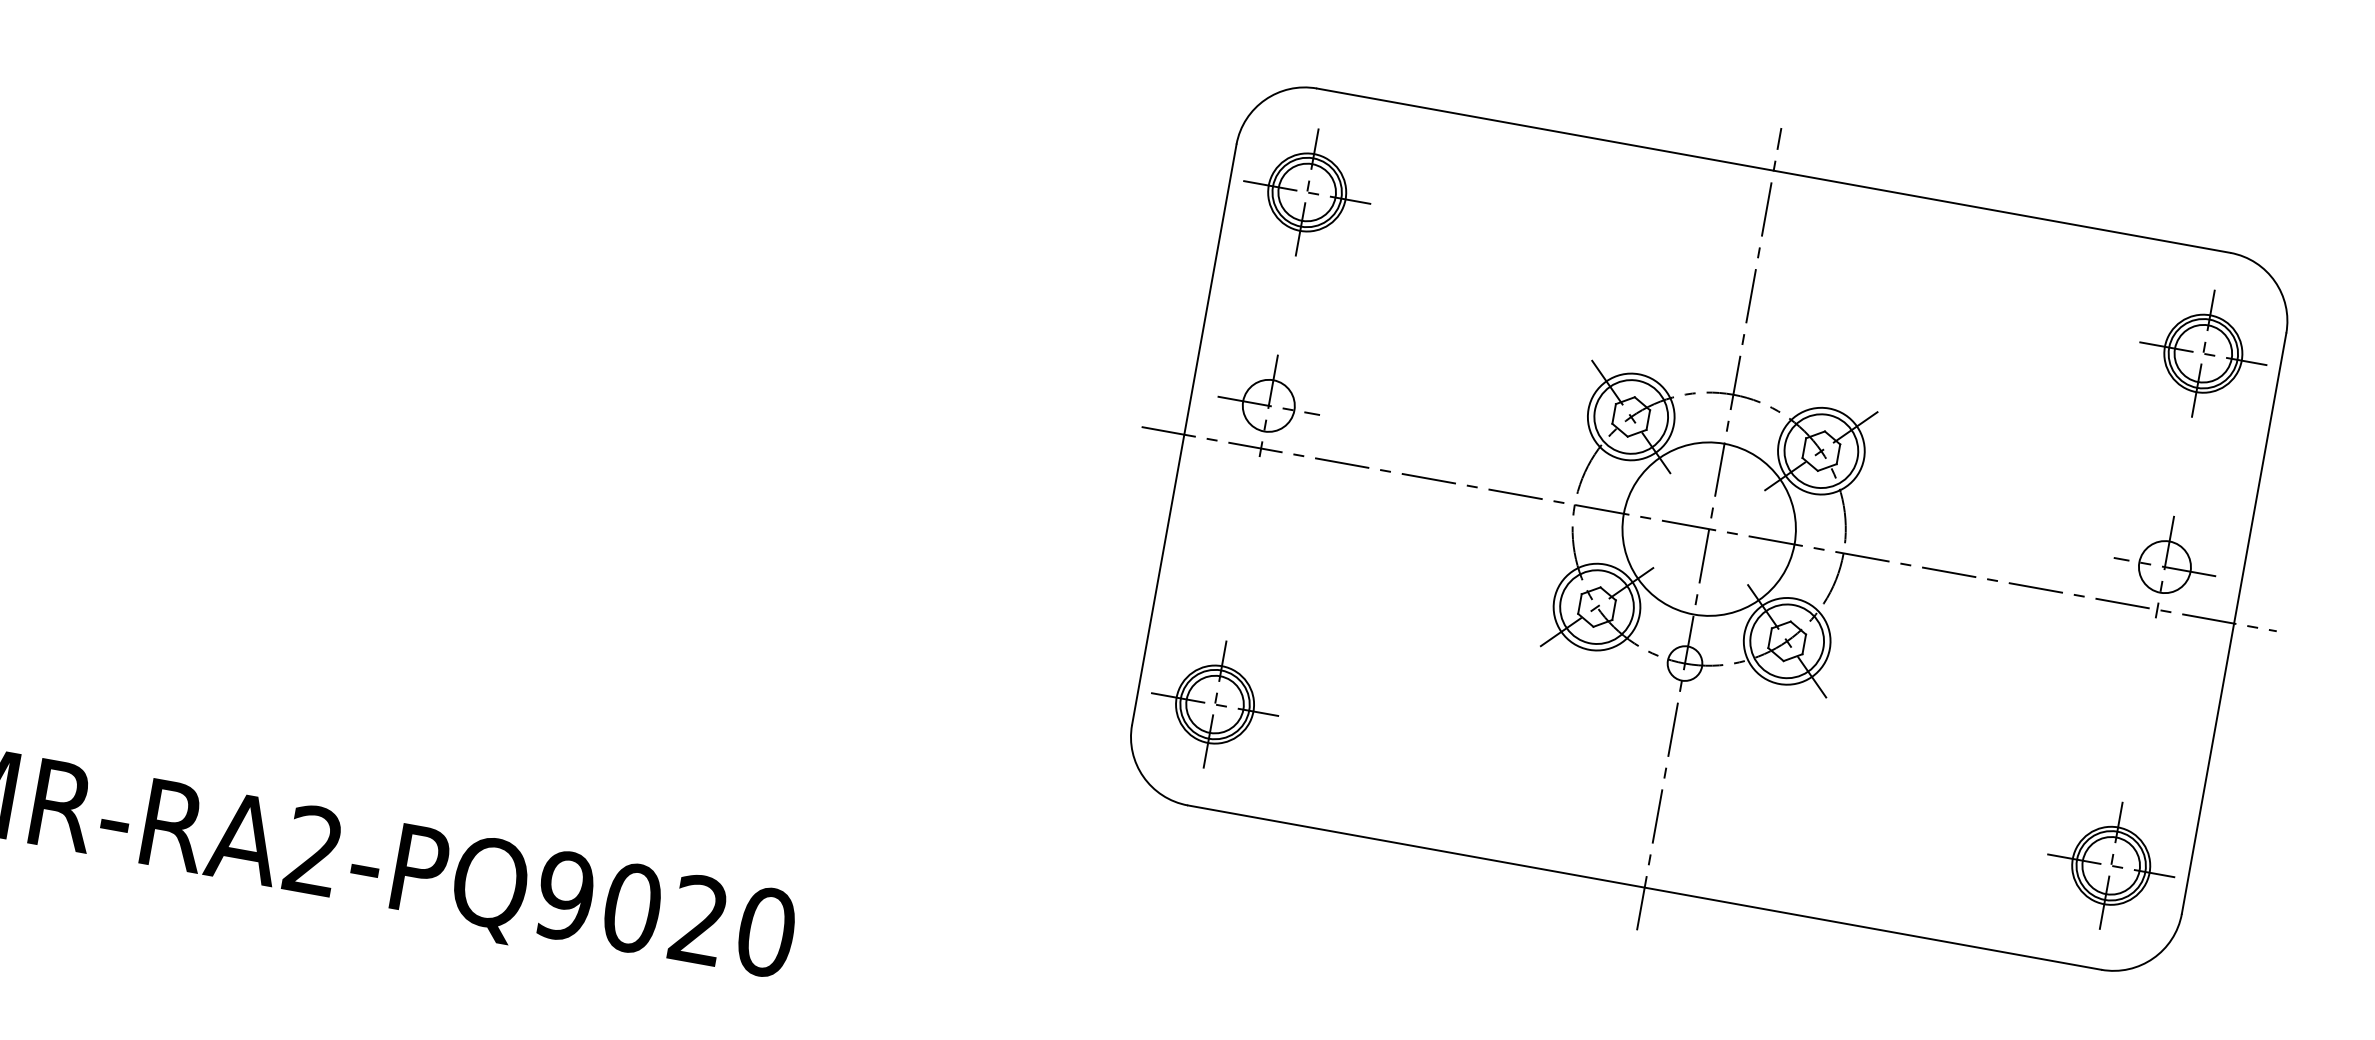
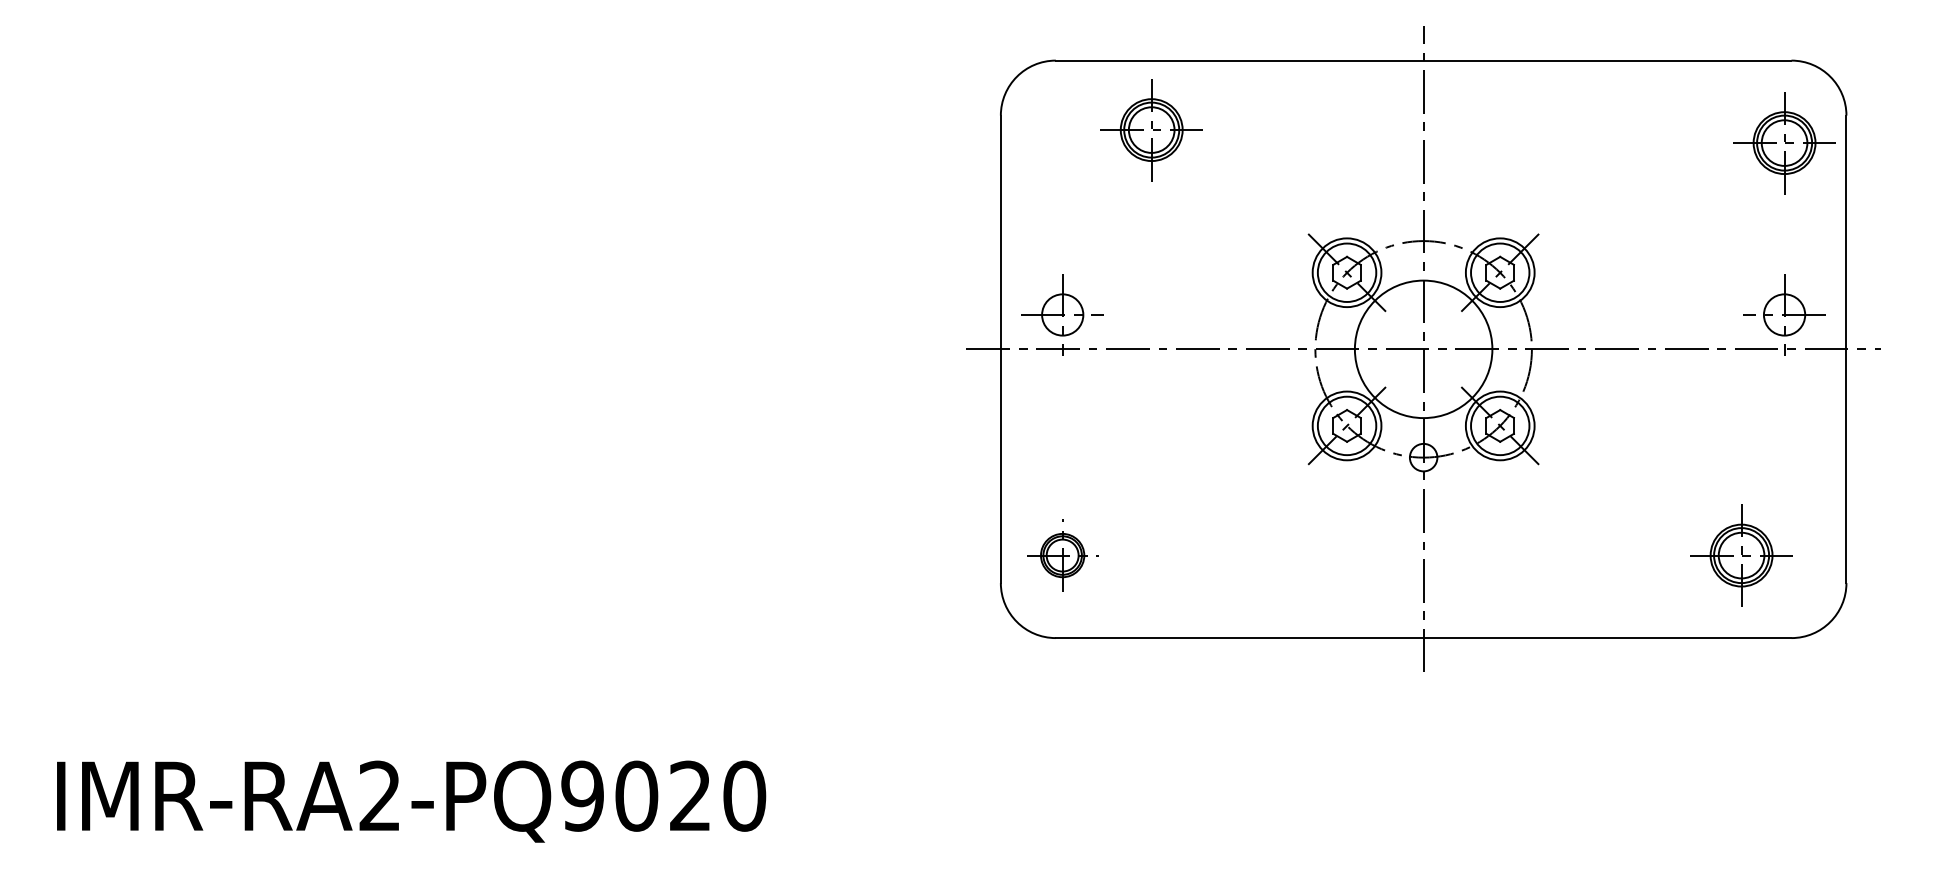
part: (1306, 192) -> (1151, 130), moved
part: (1214, 704) -> (1062, 555), size x0.7
part: (2111, 865) -> (1741, 555), moved

